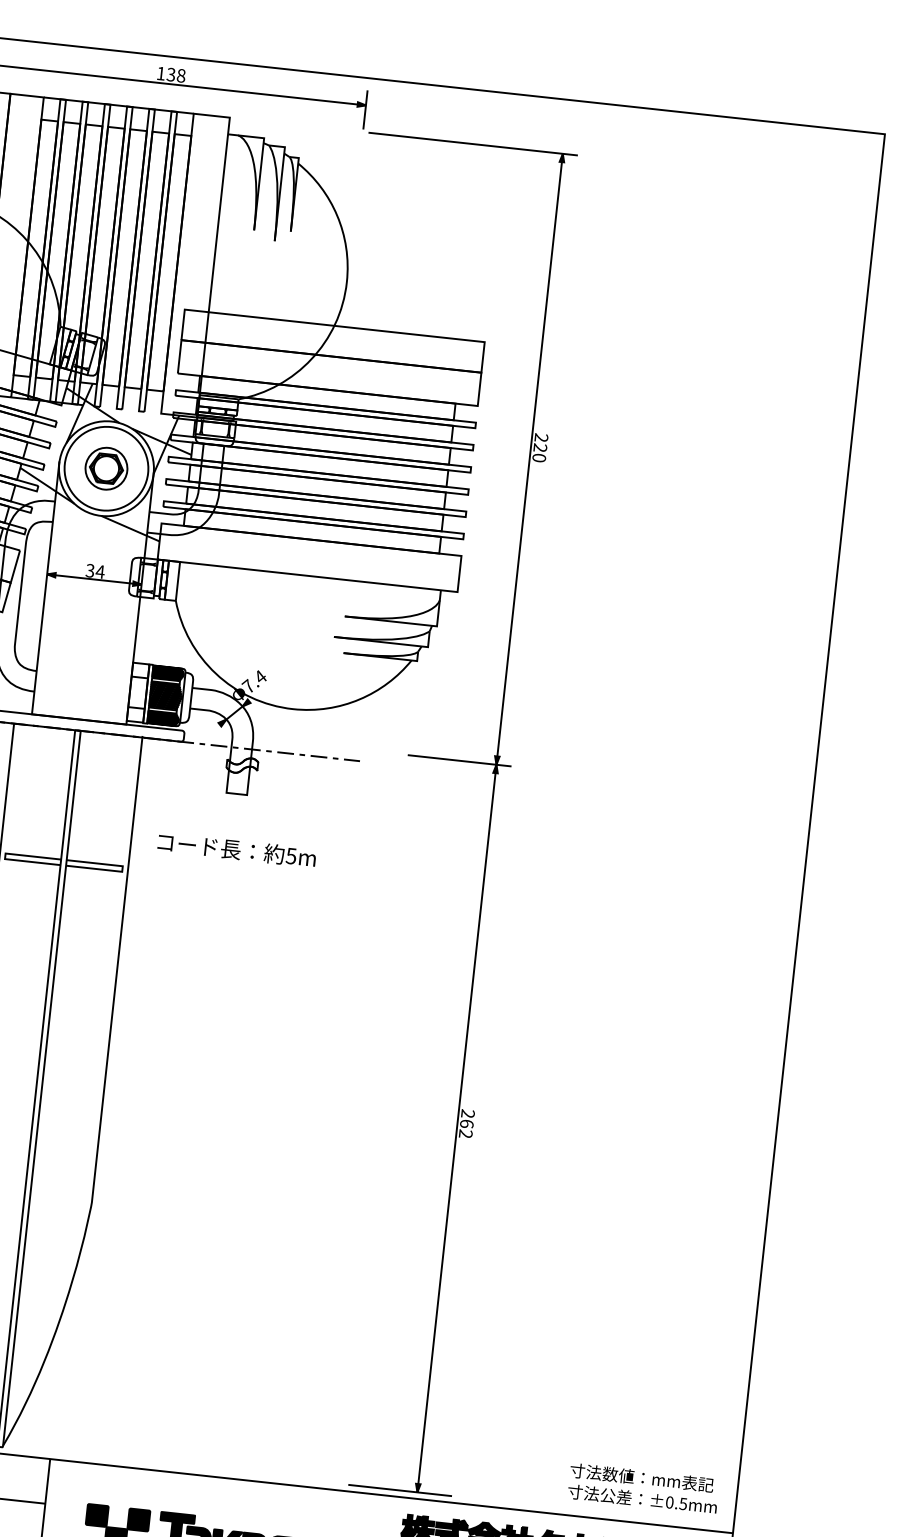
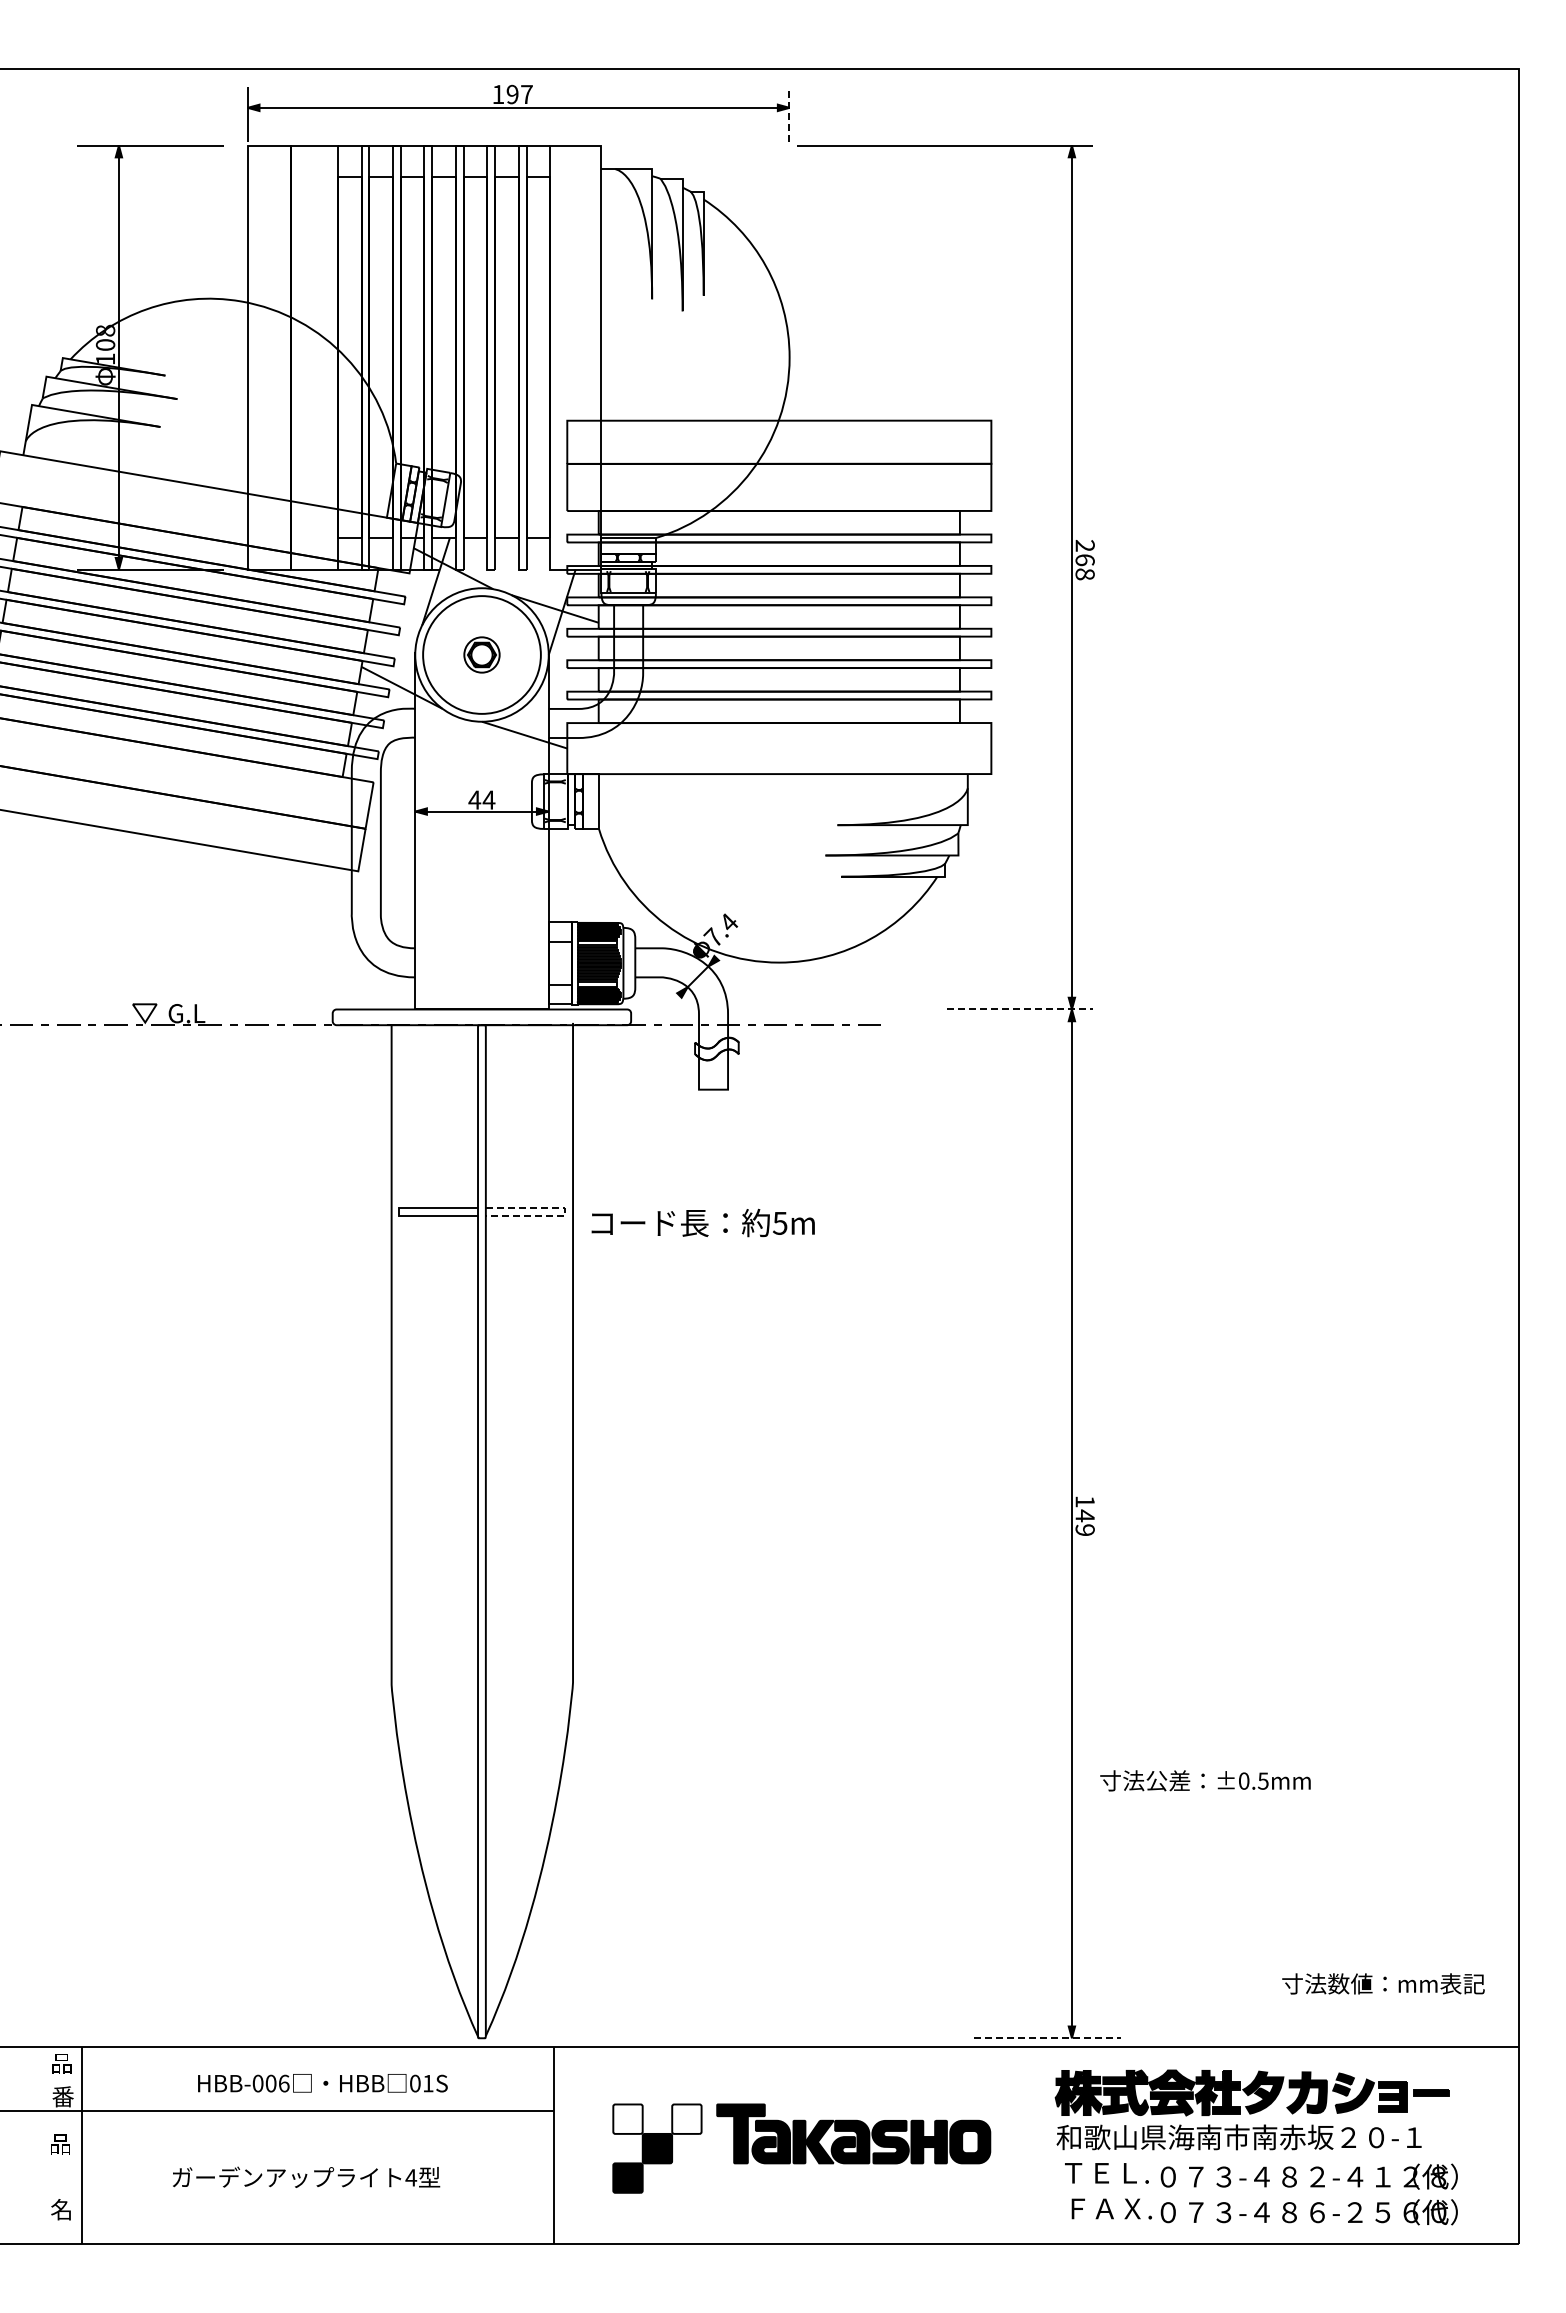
text: (176, 75) -> (519, 94), 138 -> 197
line: (365, 110) -> (789, 114), solid -> dashed
text: (539, 453) -> (1084, 567), 220 -> 268
part: (106, 468) -> (481, 654), size x0.6
text: (90, 570) -> (474, 799), 34 -> 44
line: (460, 760) -> (1020, 1009), solid -> dashed
part: (236, 849) -> (702, 1222), moved
line: (122, 868) -> (565, 1211), solid -> dashed
text: (466, 1123) -> (1084, 1515), 262 -> 149
line: (400, 1490) -> (1048, 2038), solid -> dashed
text: (642, 1499) -> (1205, 1780), moved
fill: (96, 1514) -> (627, 2118), removed
fill: (138, 1519) -> (686, 2118), removed

